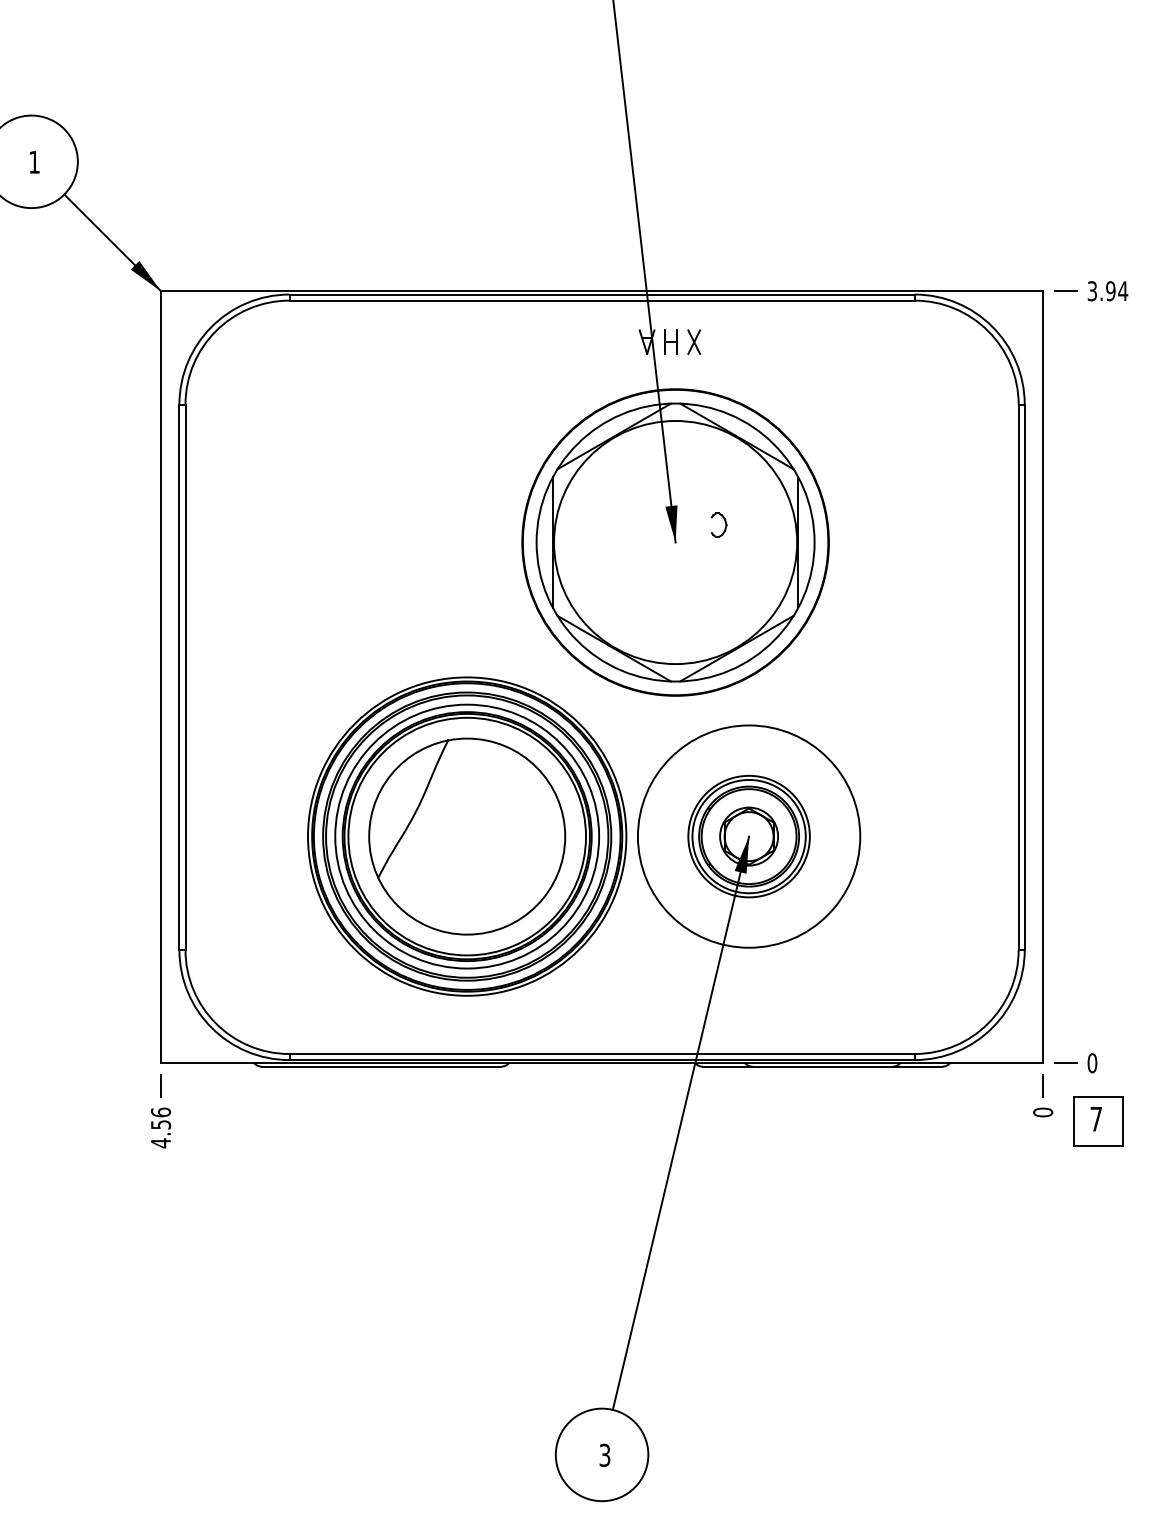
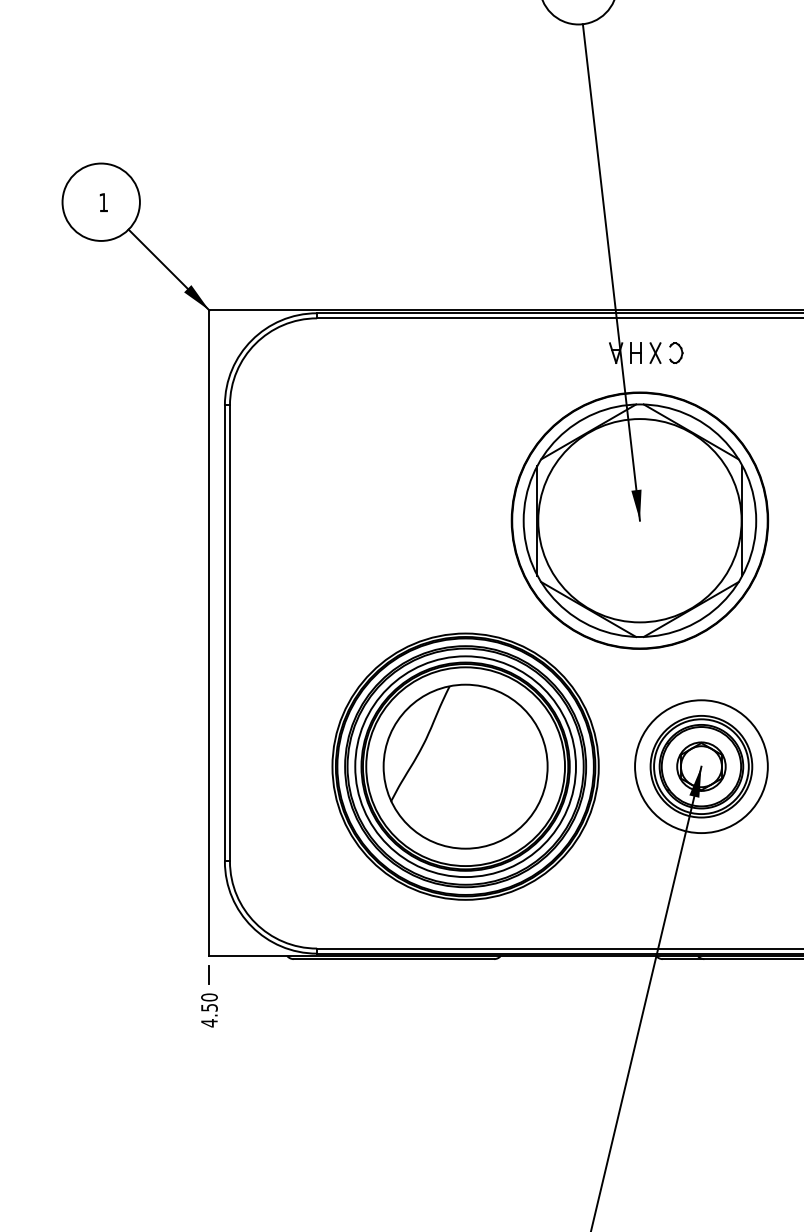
part: (724, 522) -> (680, 350), moved
circle: (748, 836) -> (700, 766), size x0.71
text: (160, 1112) -> (209, 997), 4.56 -> 4.50

